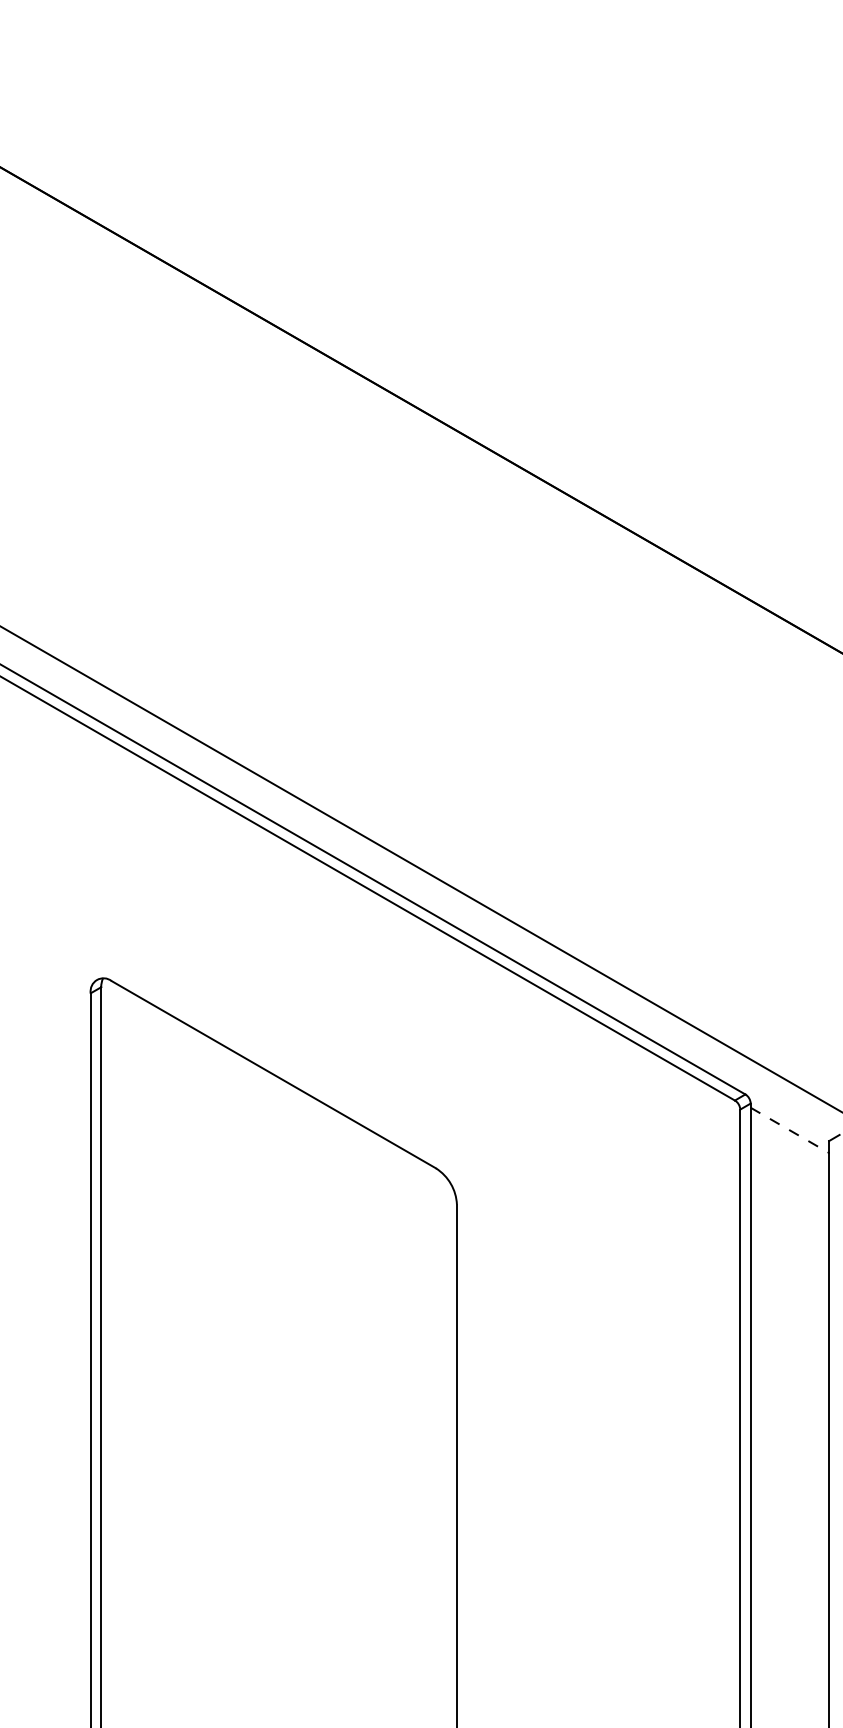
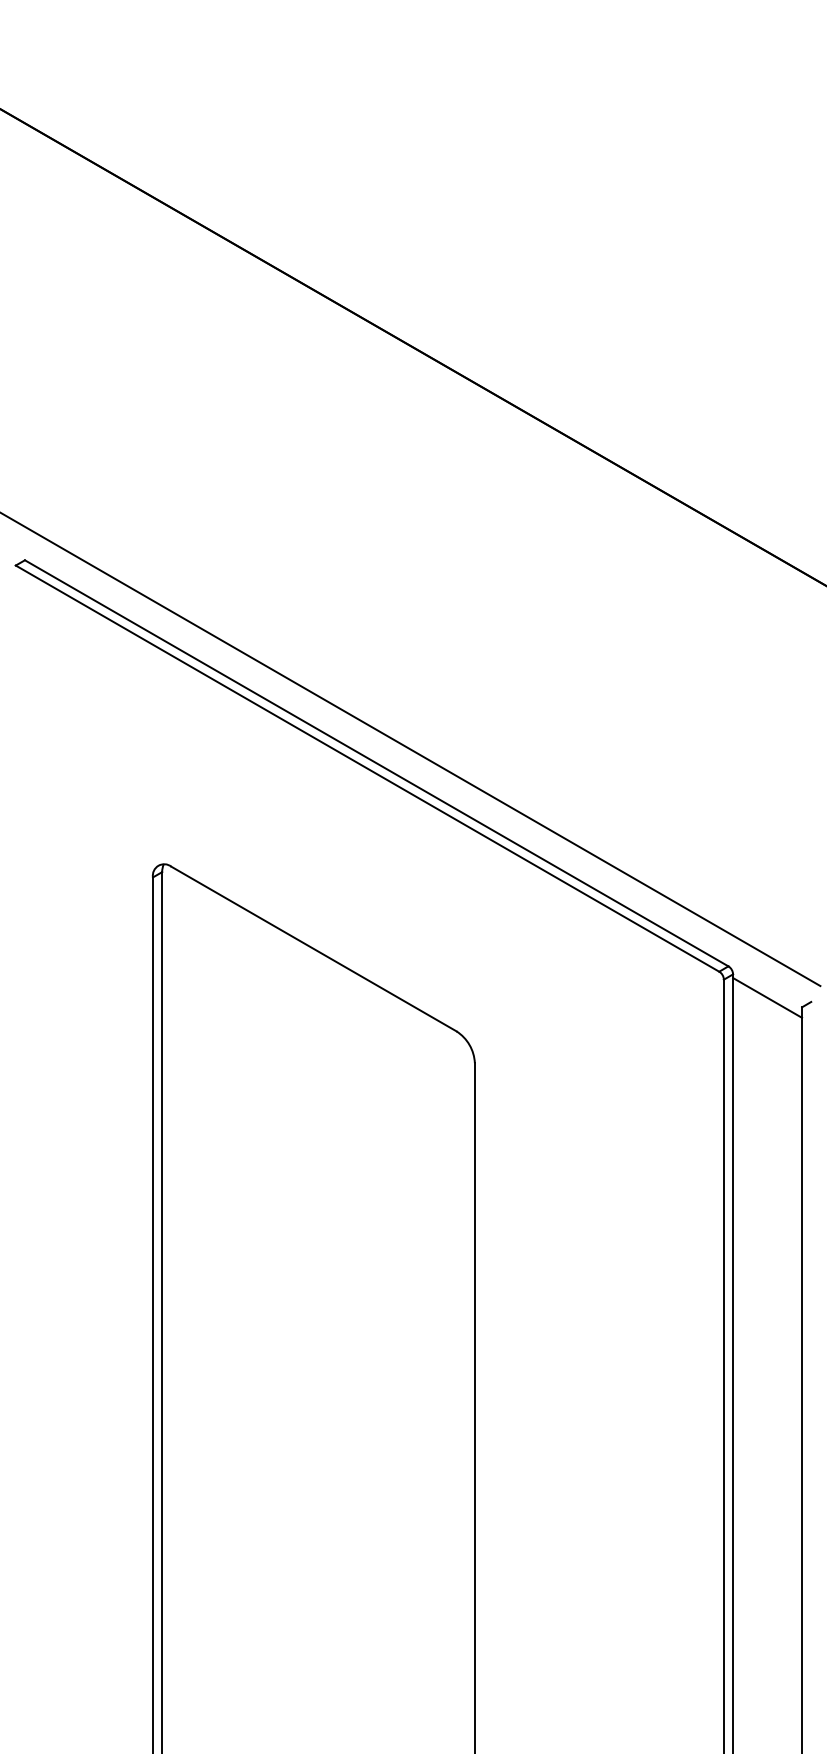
line: (789, 1129) -> (767, 997), dashed -> solid

